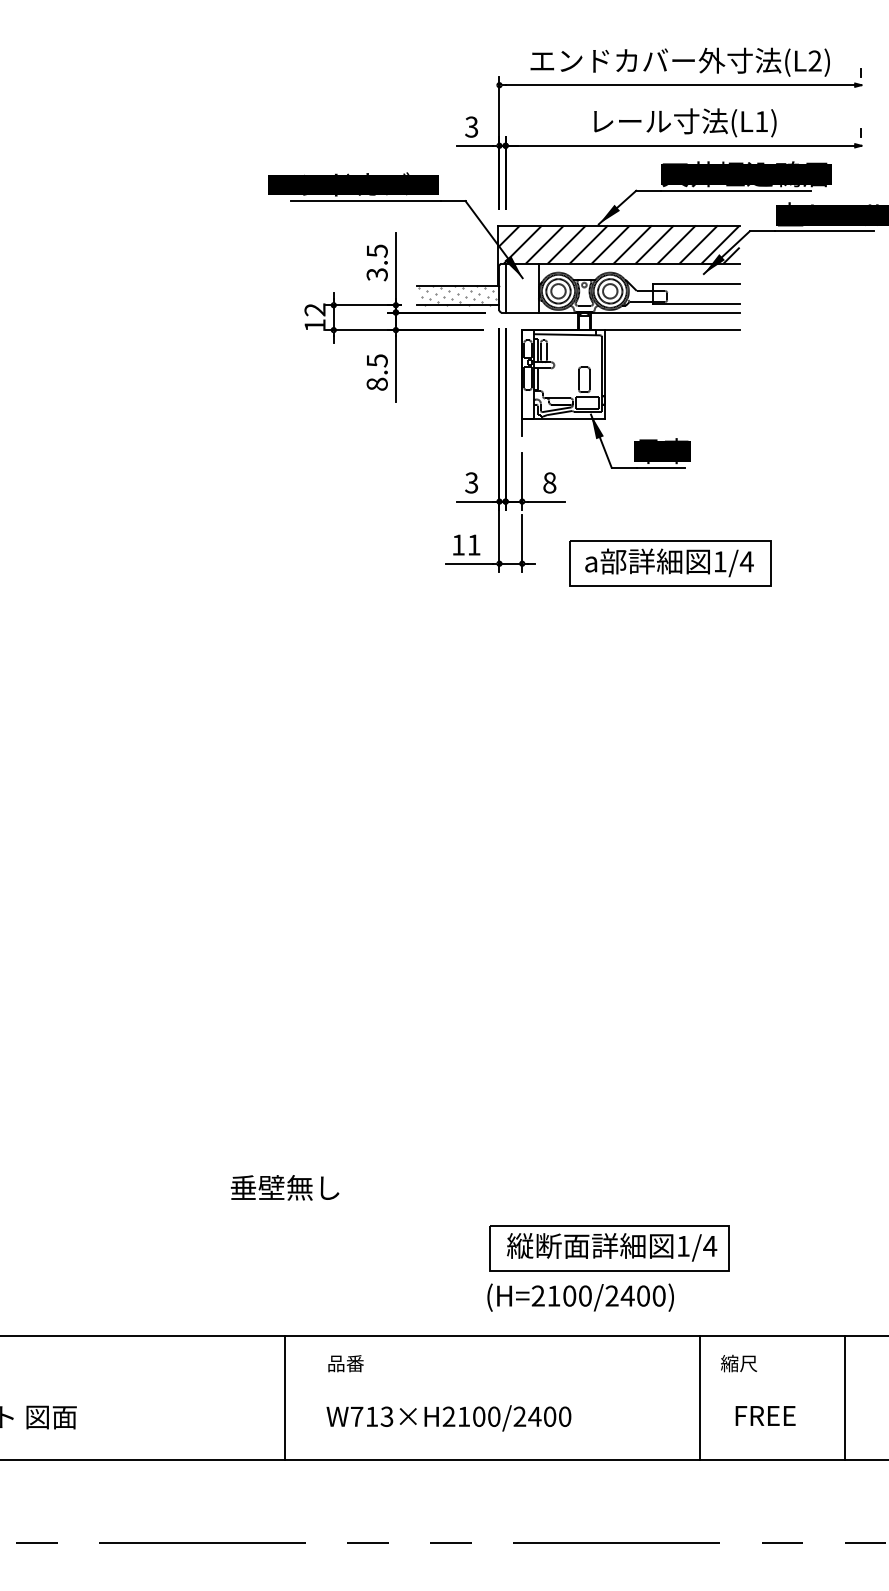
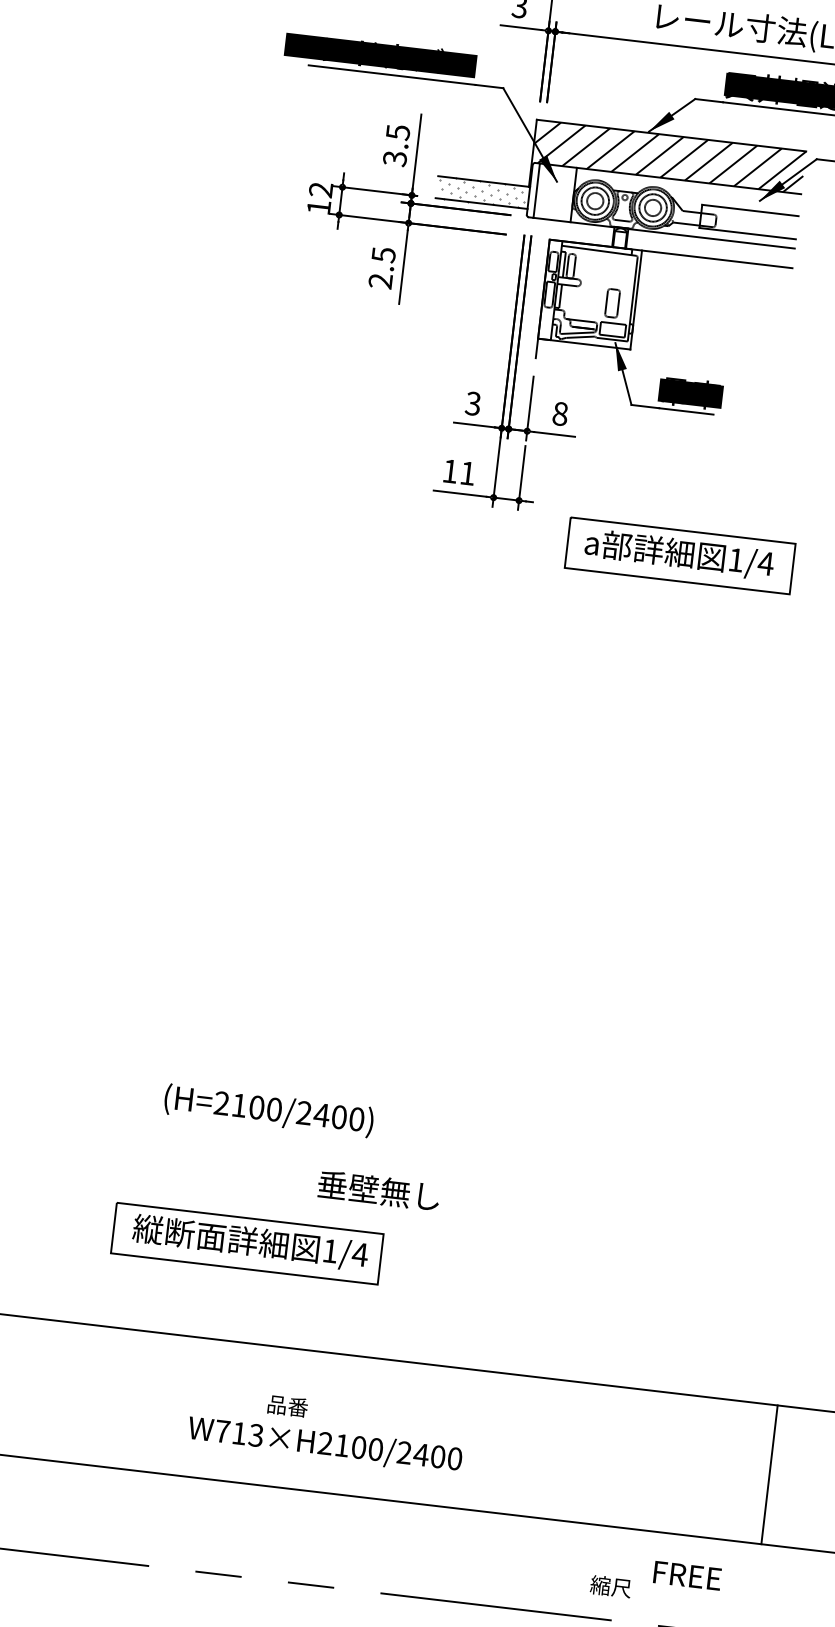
text: (376, 383) -> (379, 280), 8.5 -> 2.5
part: (670, 563) -> (680, 555), moved
text: (284, 1187) -> (378, 1190), moved
part: (609, 1248) -> (247, 1243), moved
text: (580, 1297) -> (268, 1110), moved
text: (345, 1363) -> (287, 1405), moved
text: (738, 1363) -> (610, 1586), moved
line: (285, 1398) -> (145, 1401), removed
line: (699, 1398) -> (607, 1456), removed
text: (765, 1415) -> (687, 1575), moved

